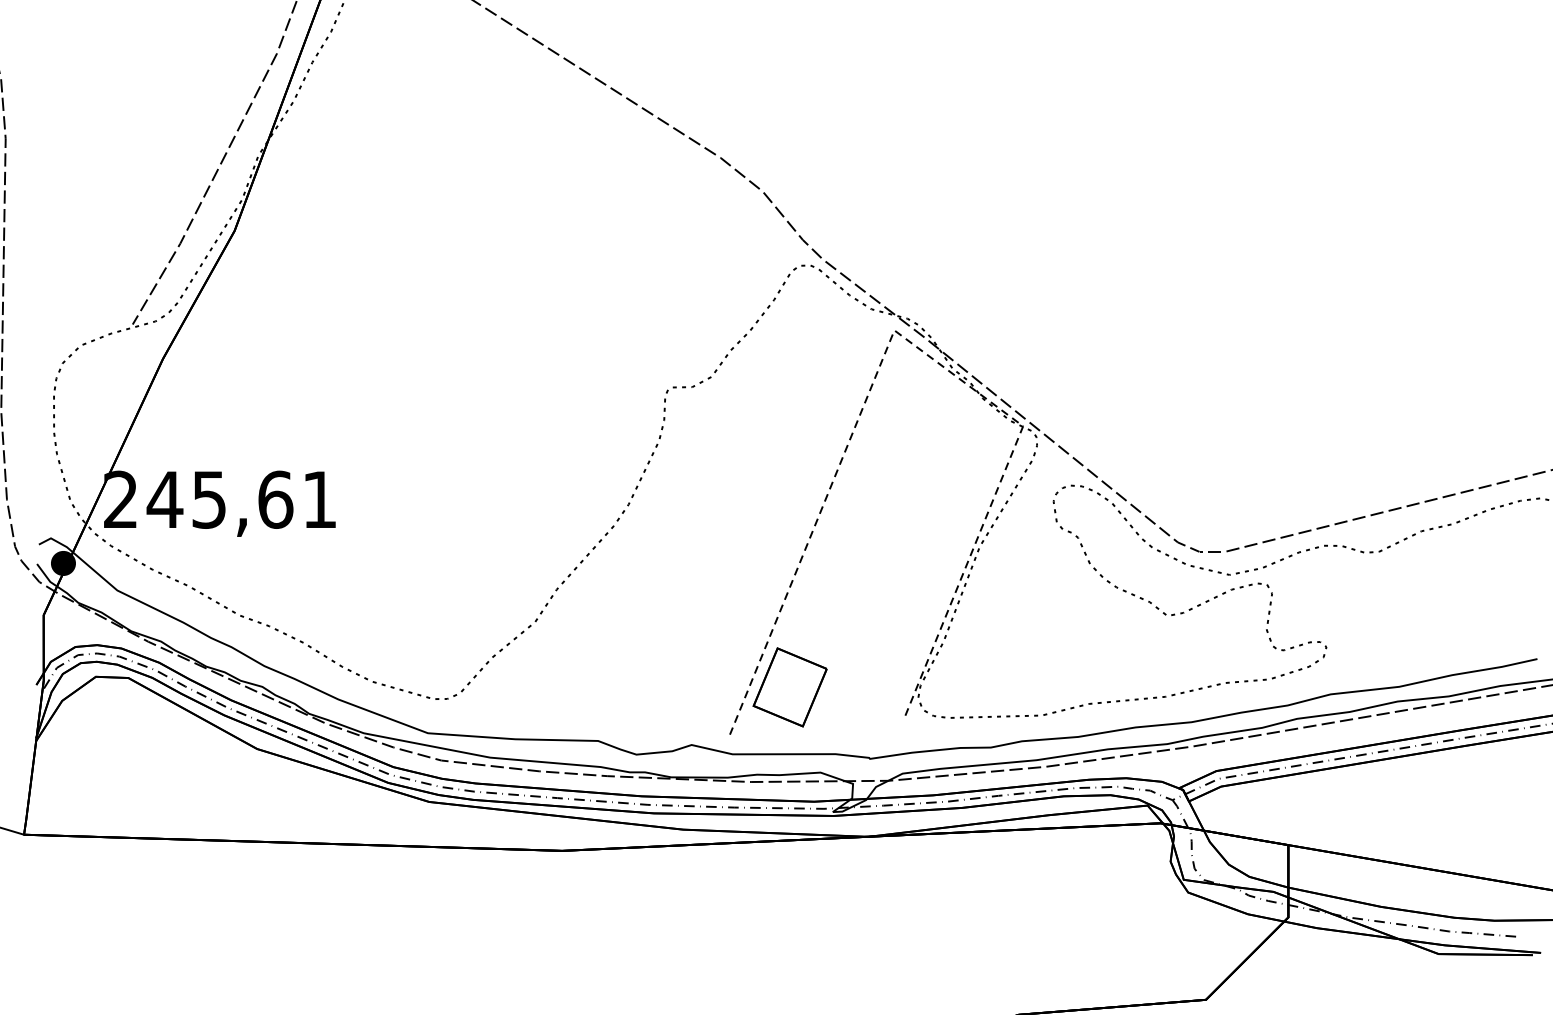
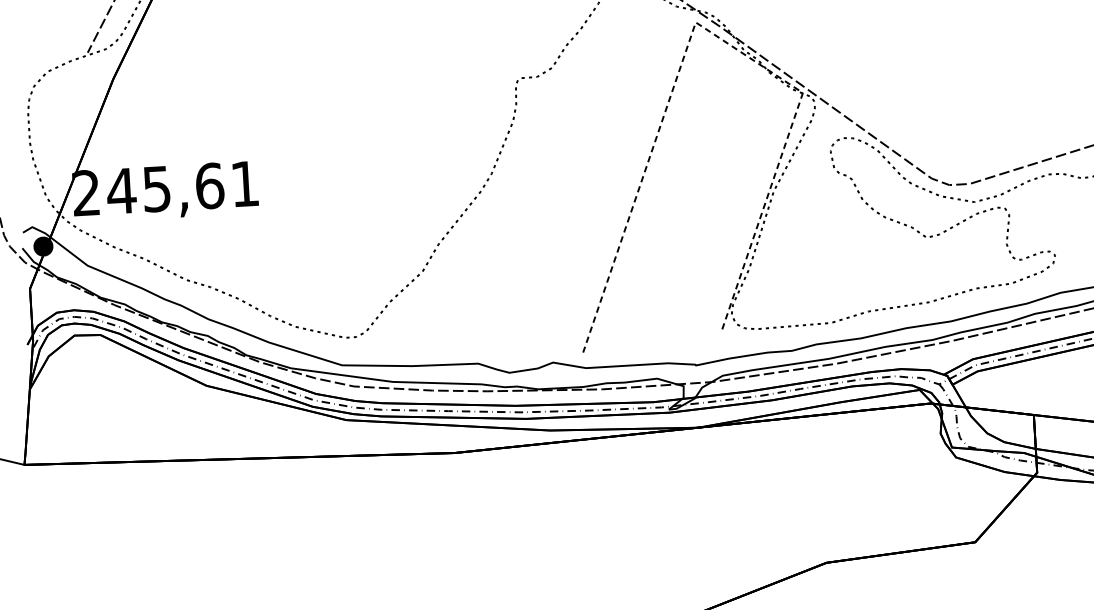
part: (789, 687) -> (628, 312), removed

